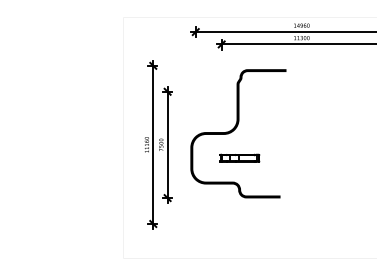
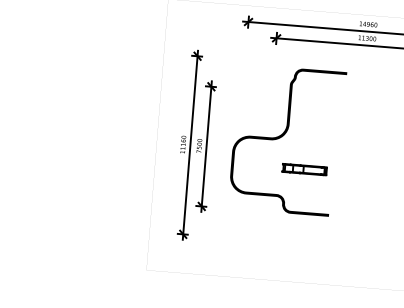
part: (239, 157) -> (304, 168), moved

